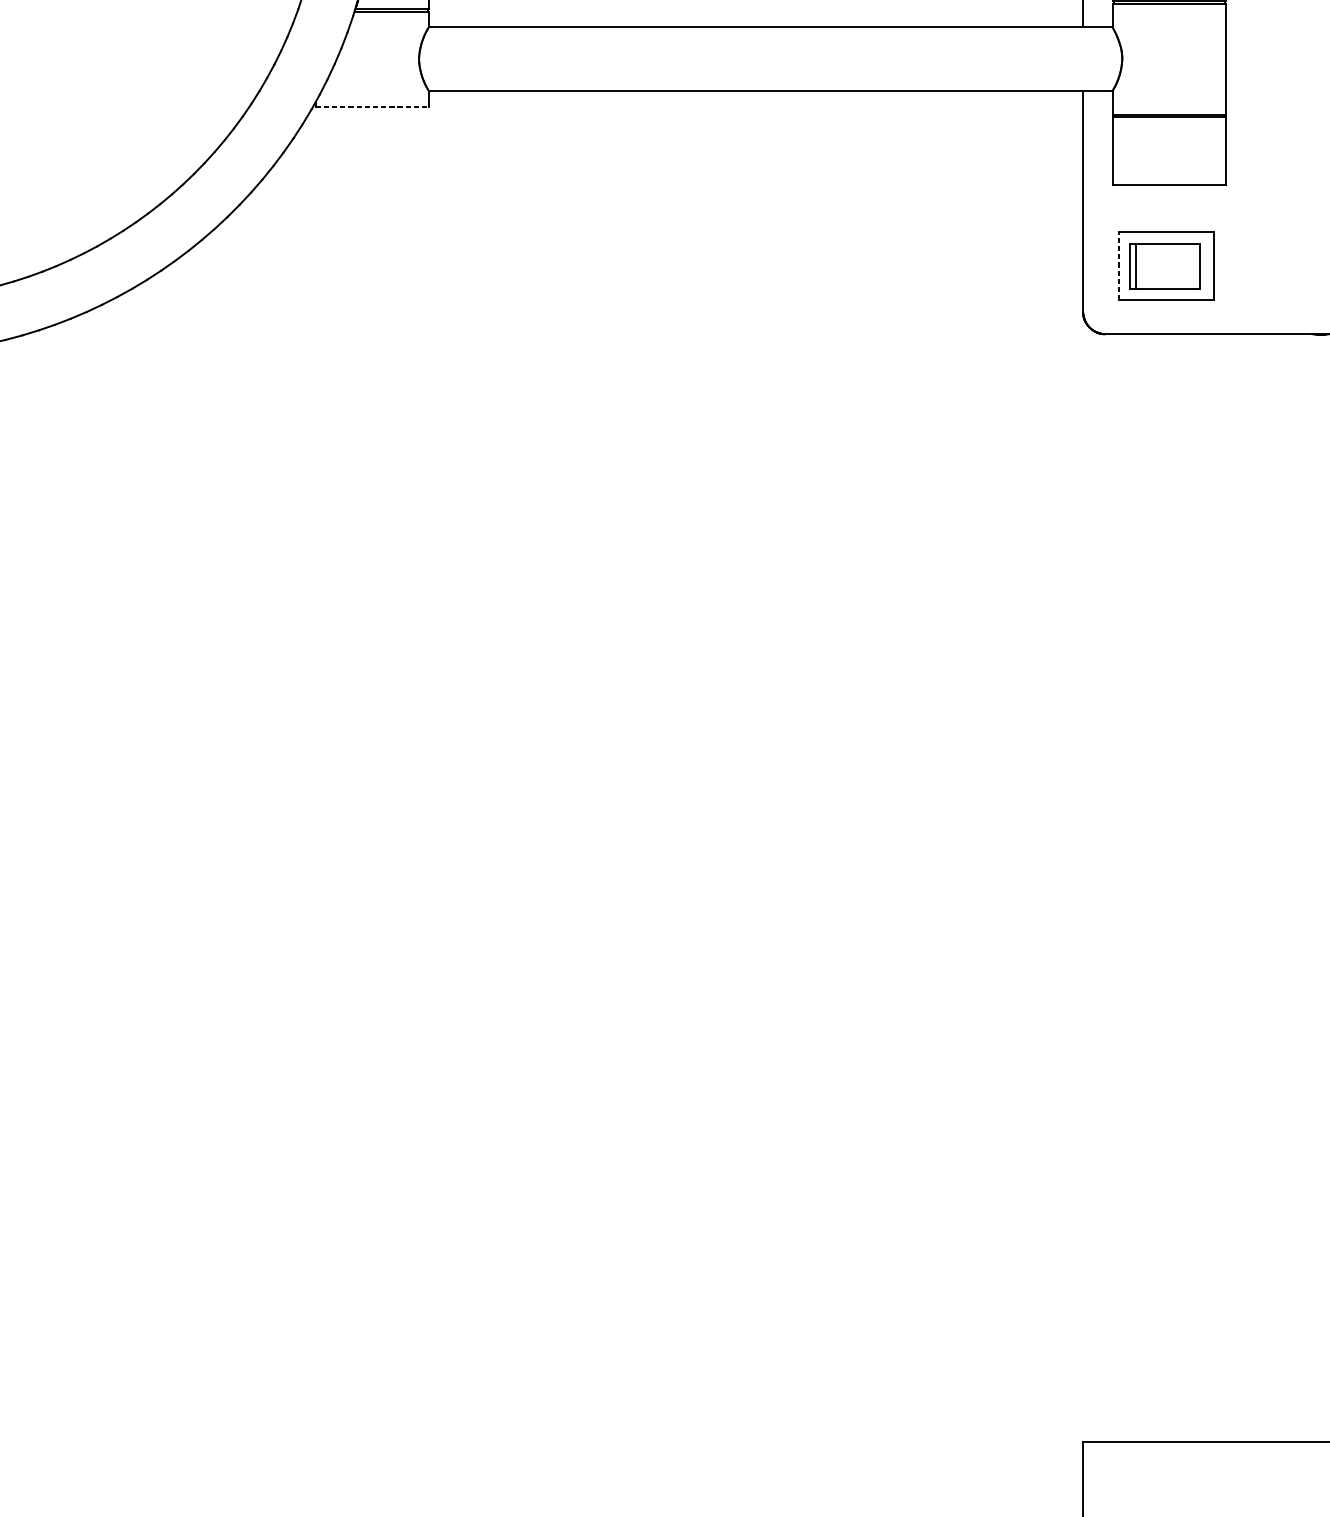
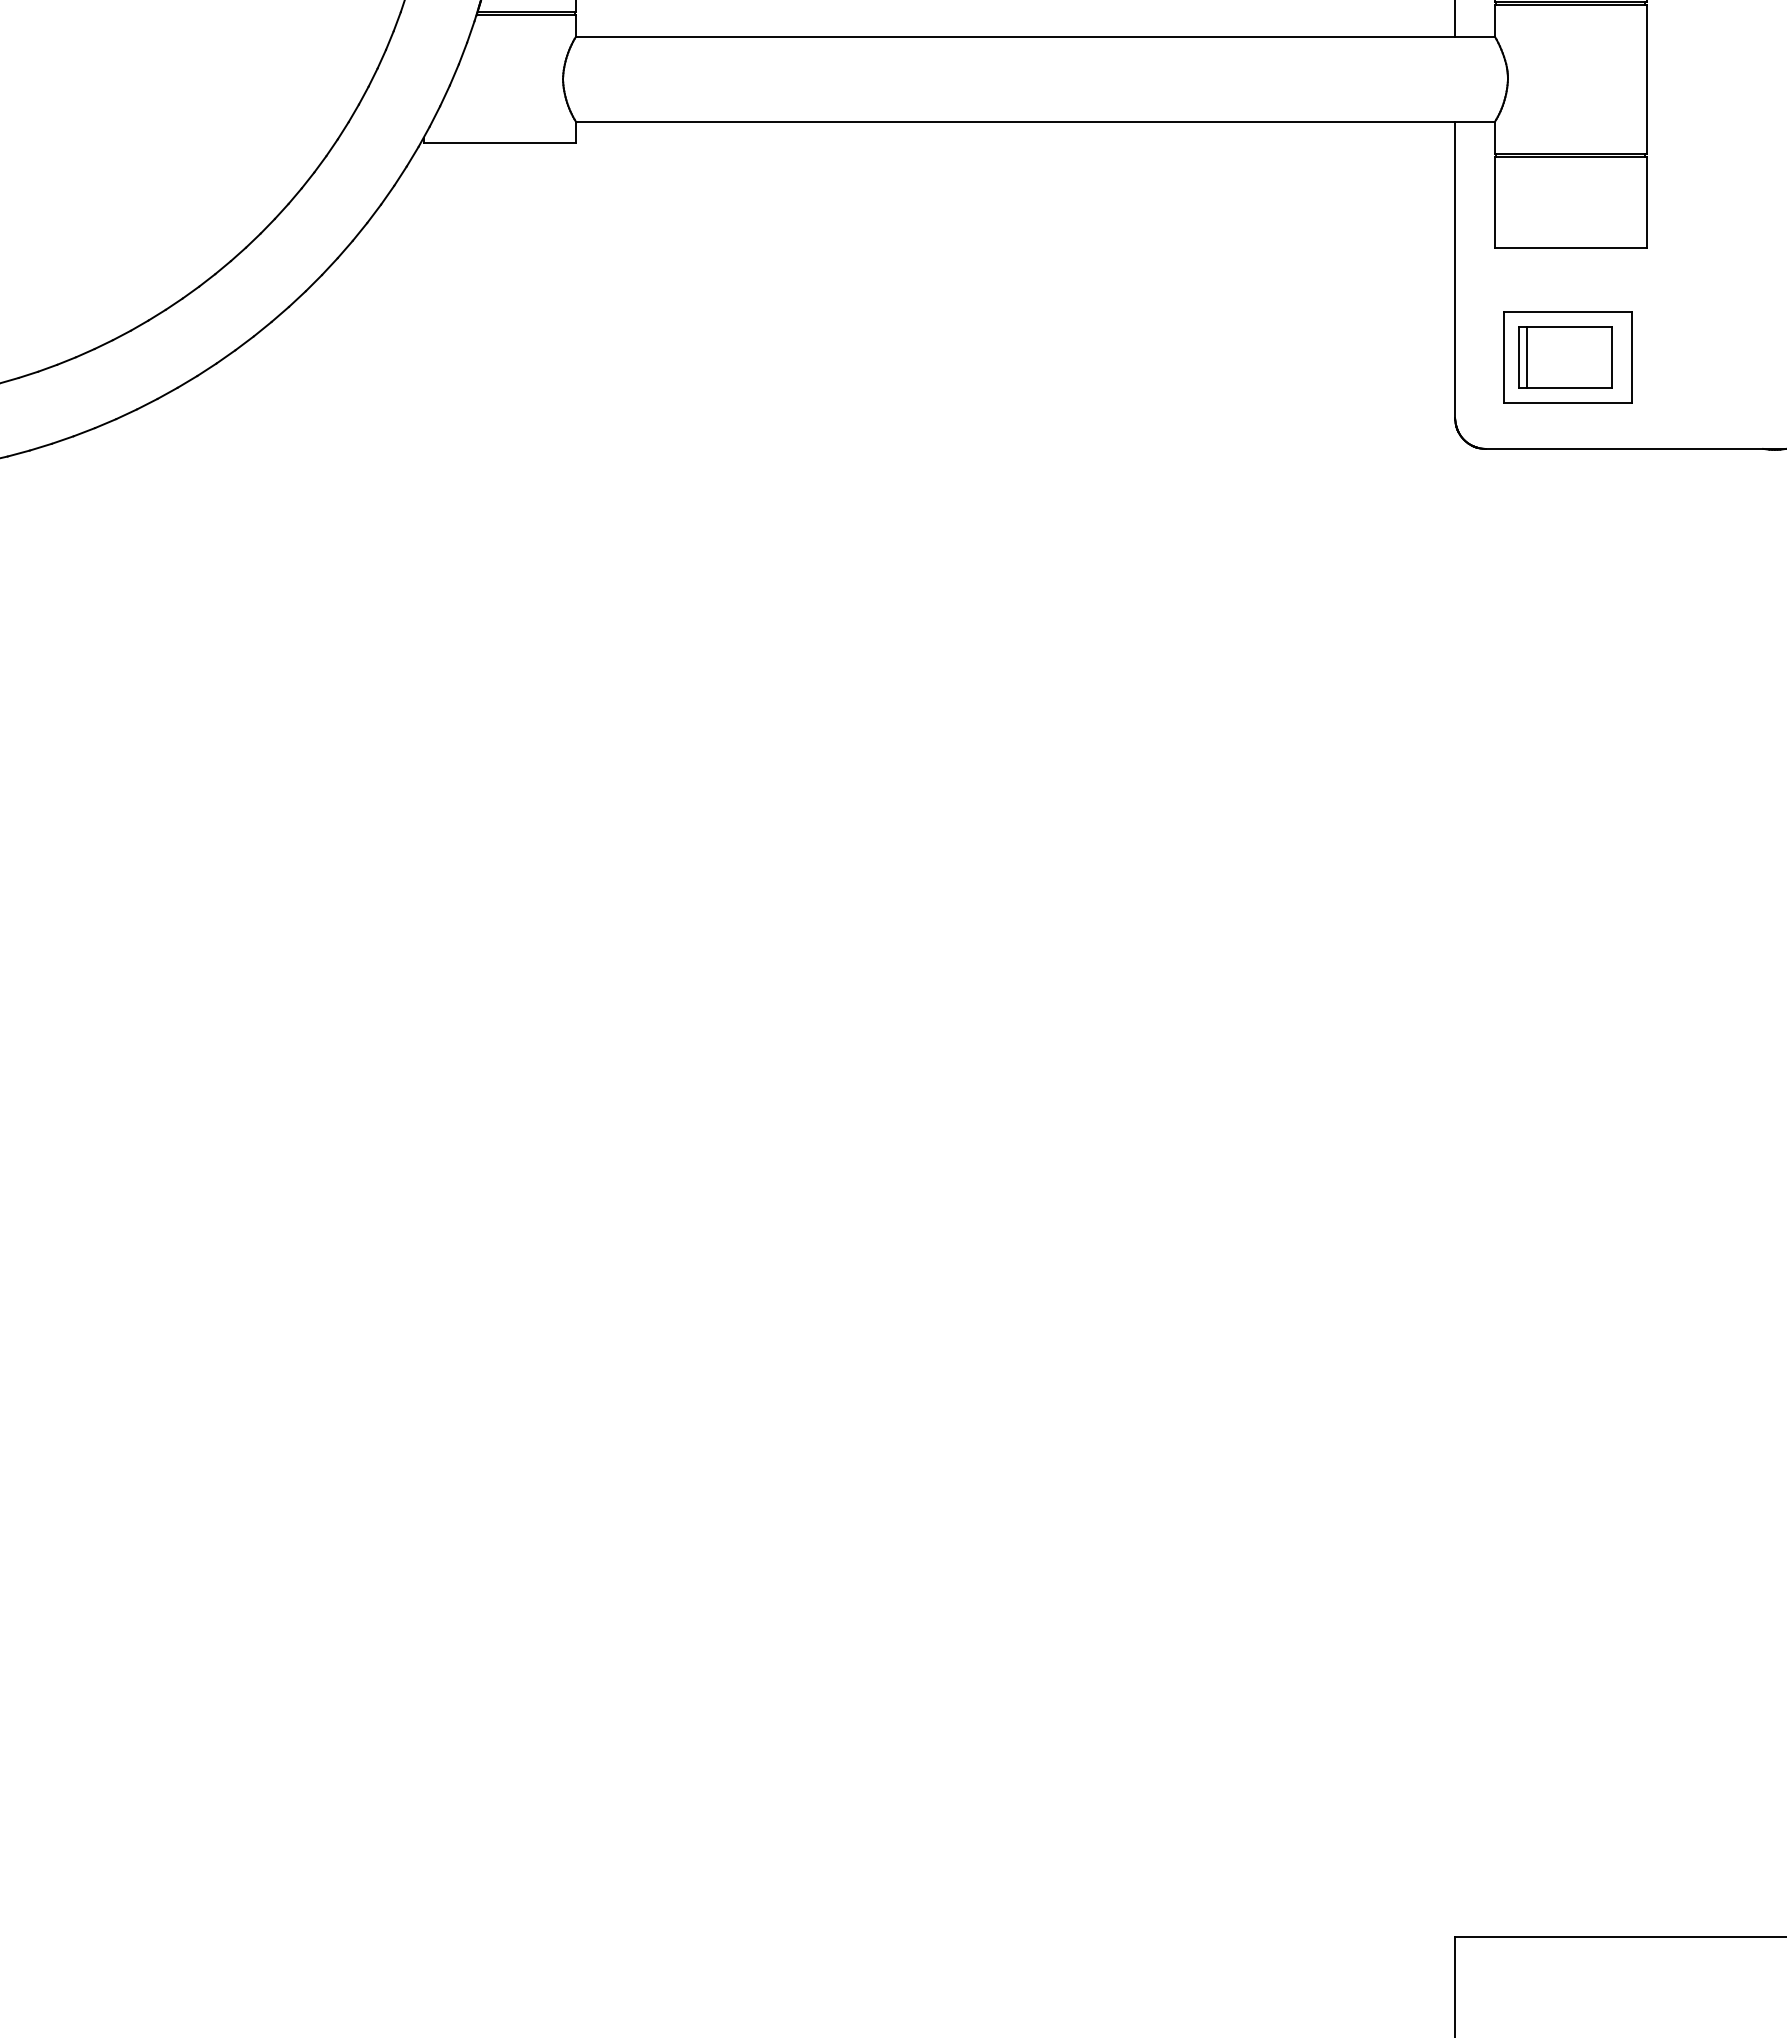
line: (372, 106) -> (500, 143), dashed -> solid
line: (1118, 266) -> (1503, 357), dashed -> solid

